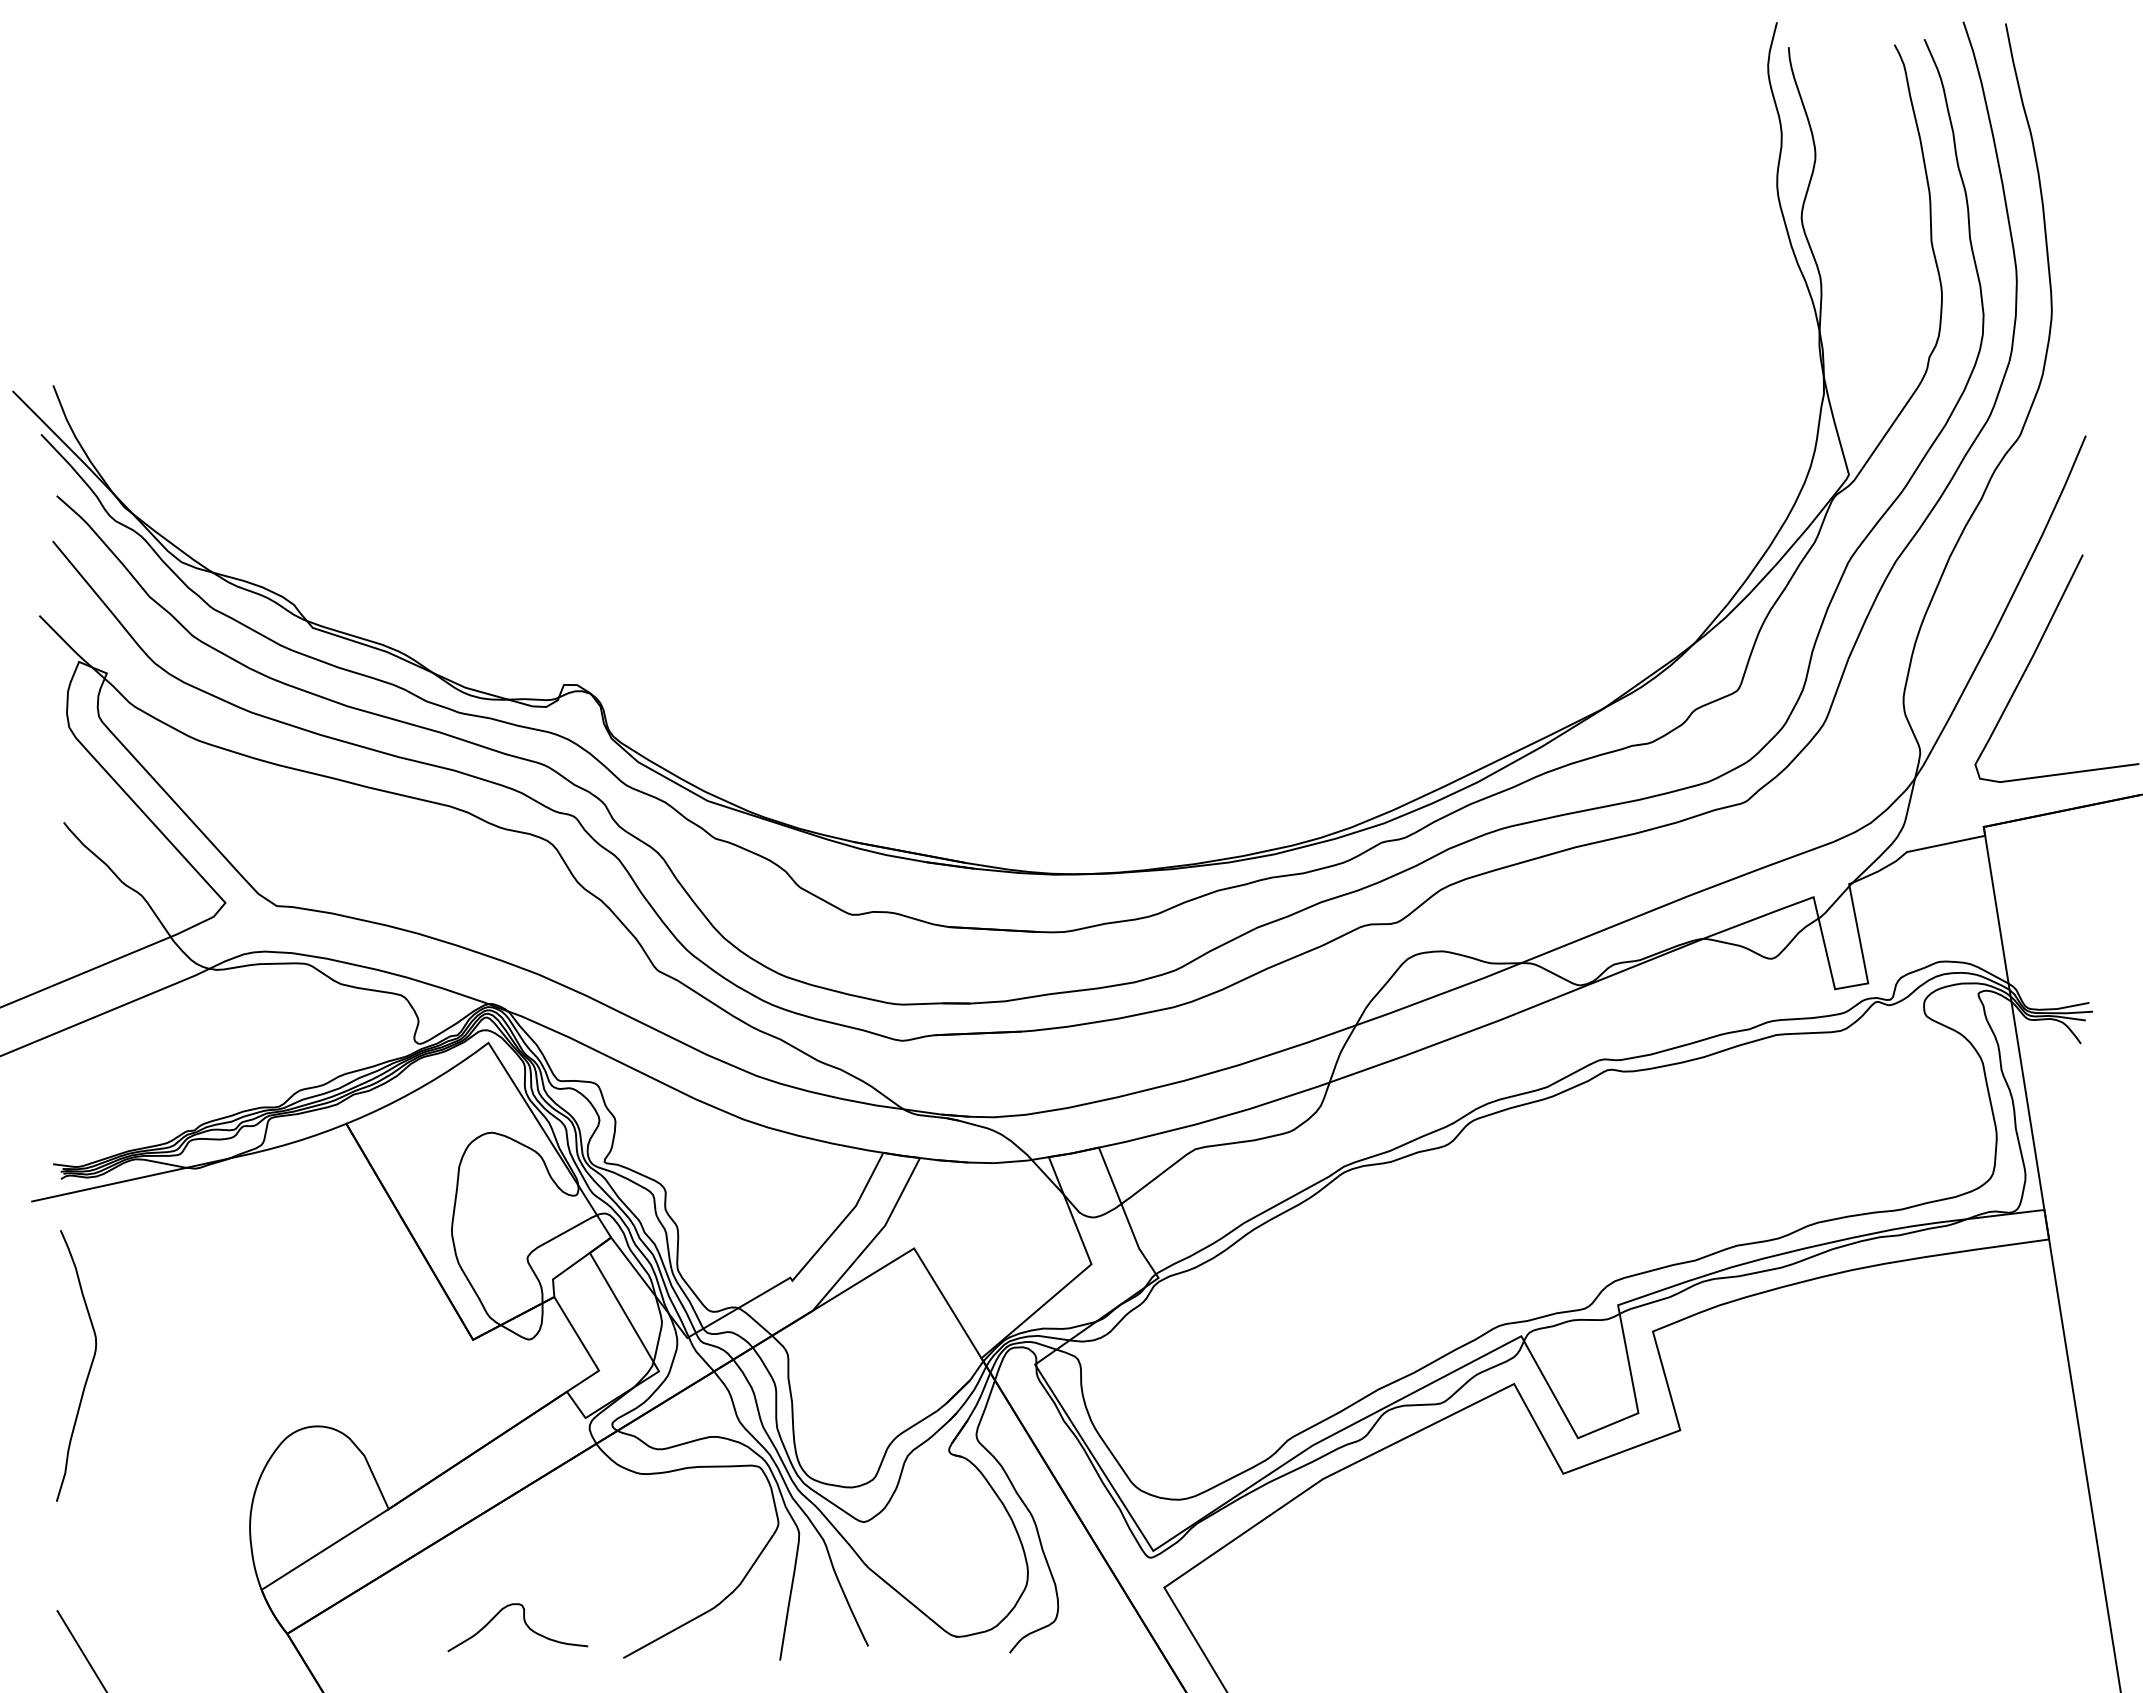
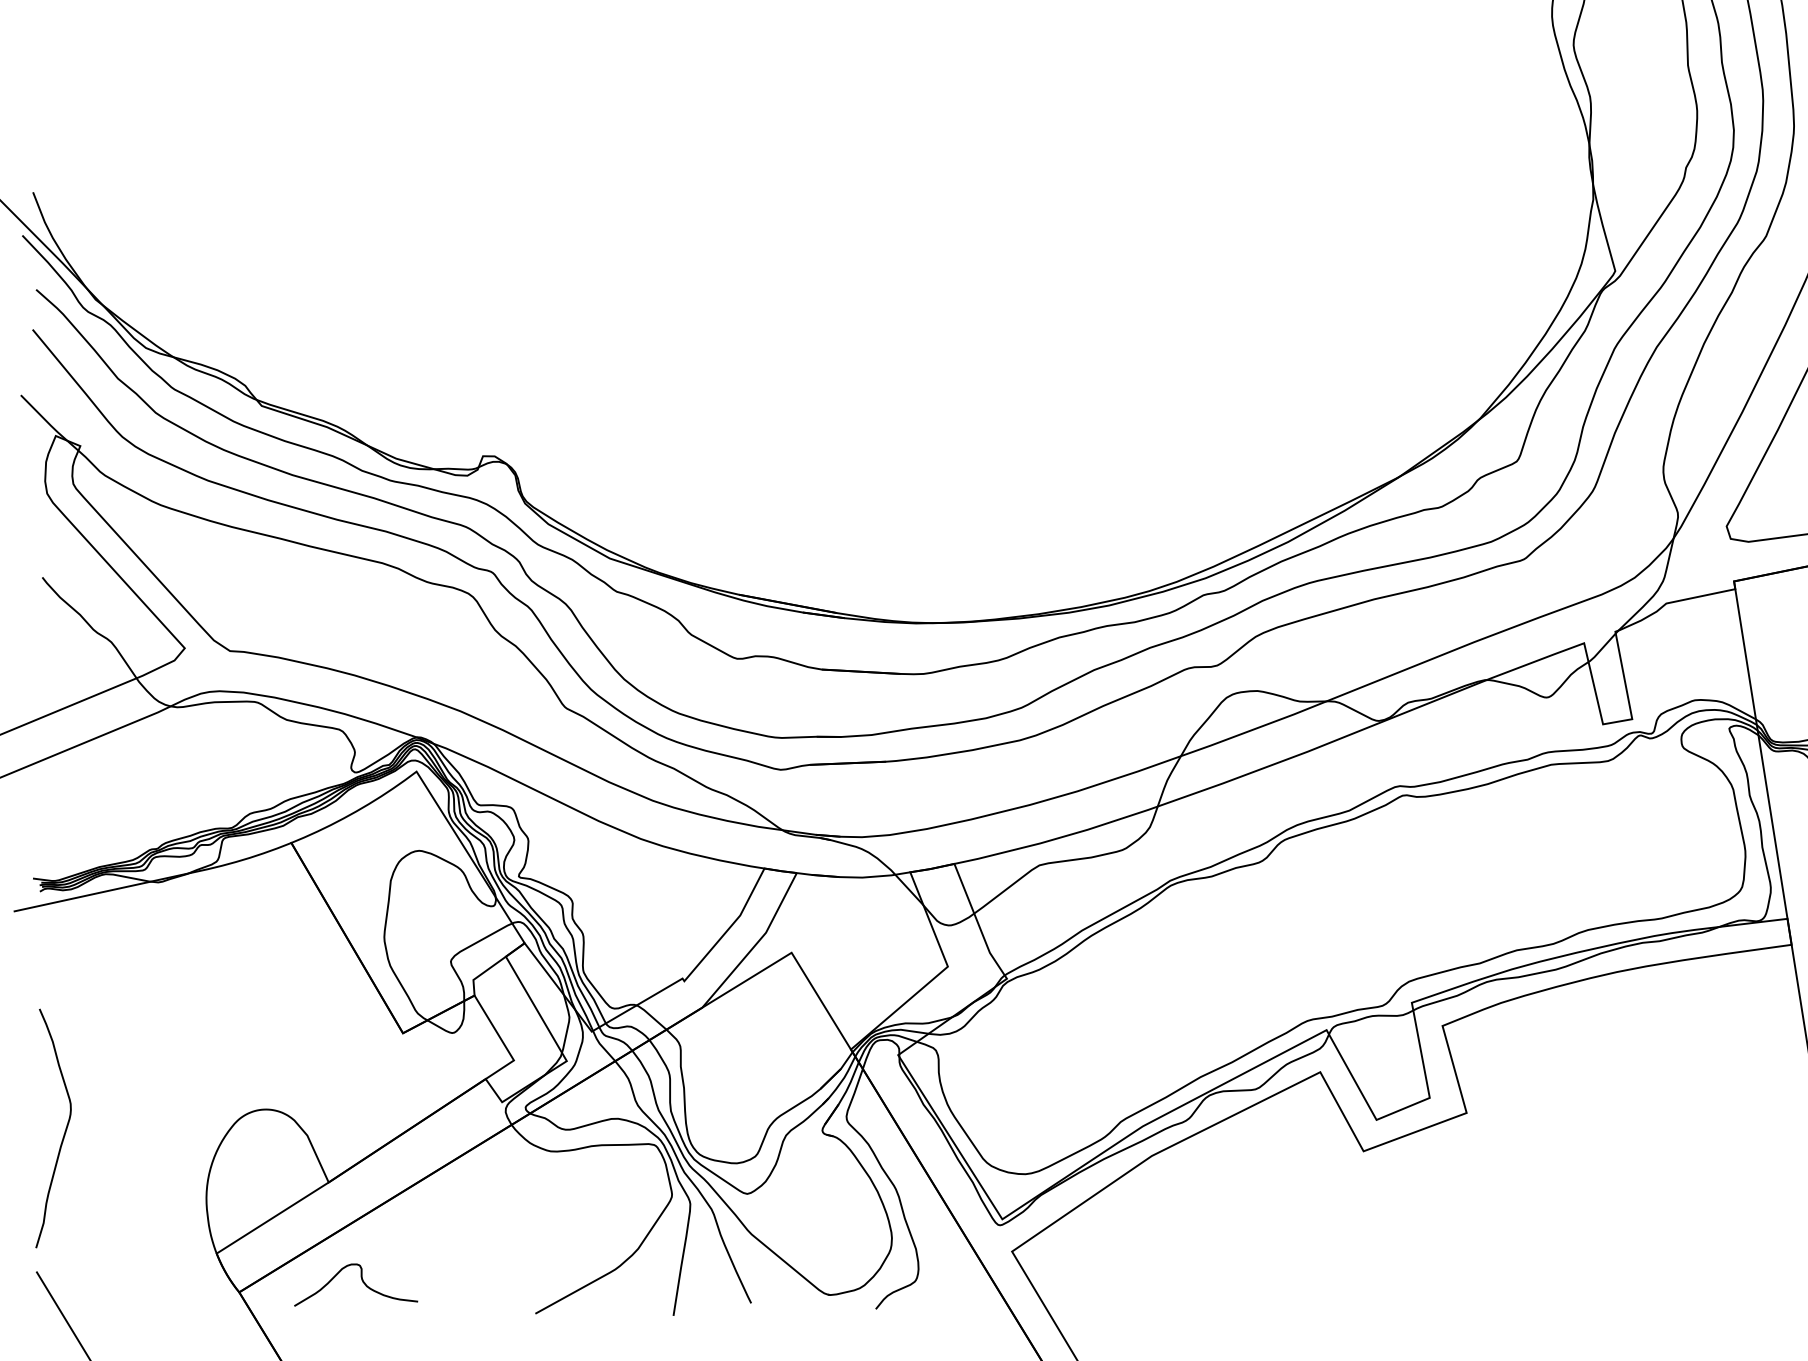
curve: (88, 1370) -> (64, 1132), moved
curve: (524, 1623) -> (361, 1281), moved

